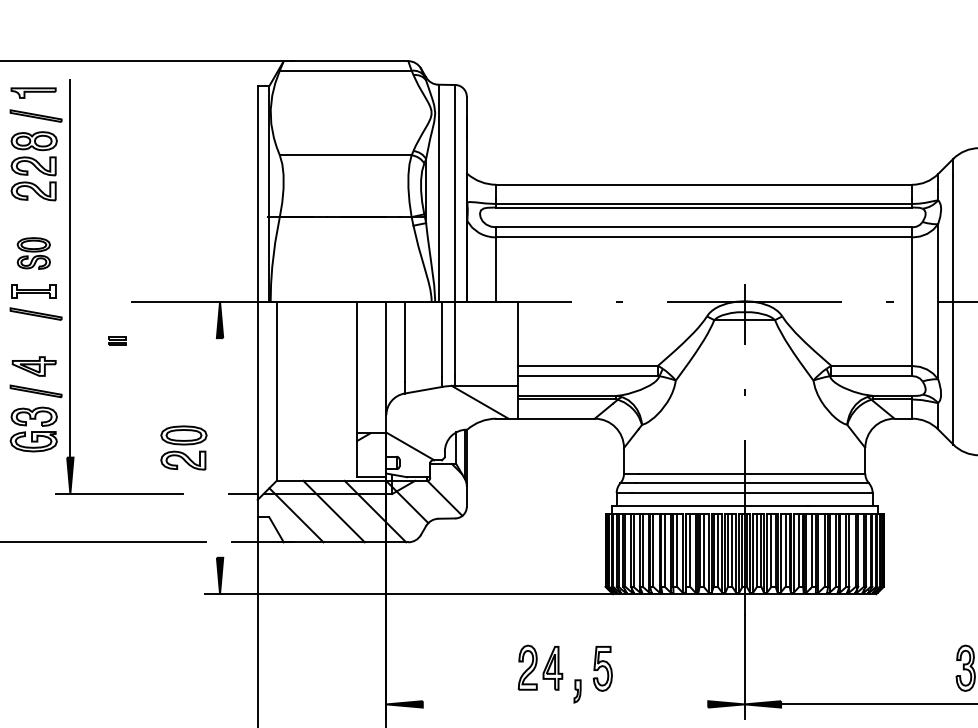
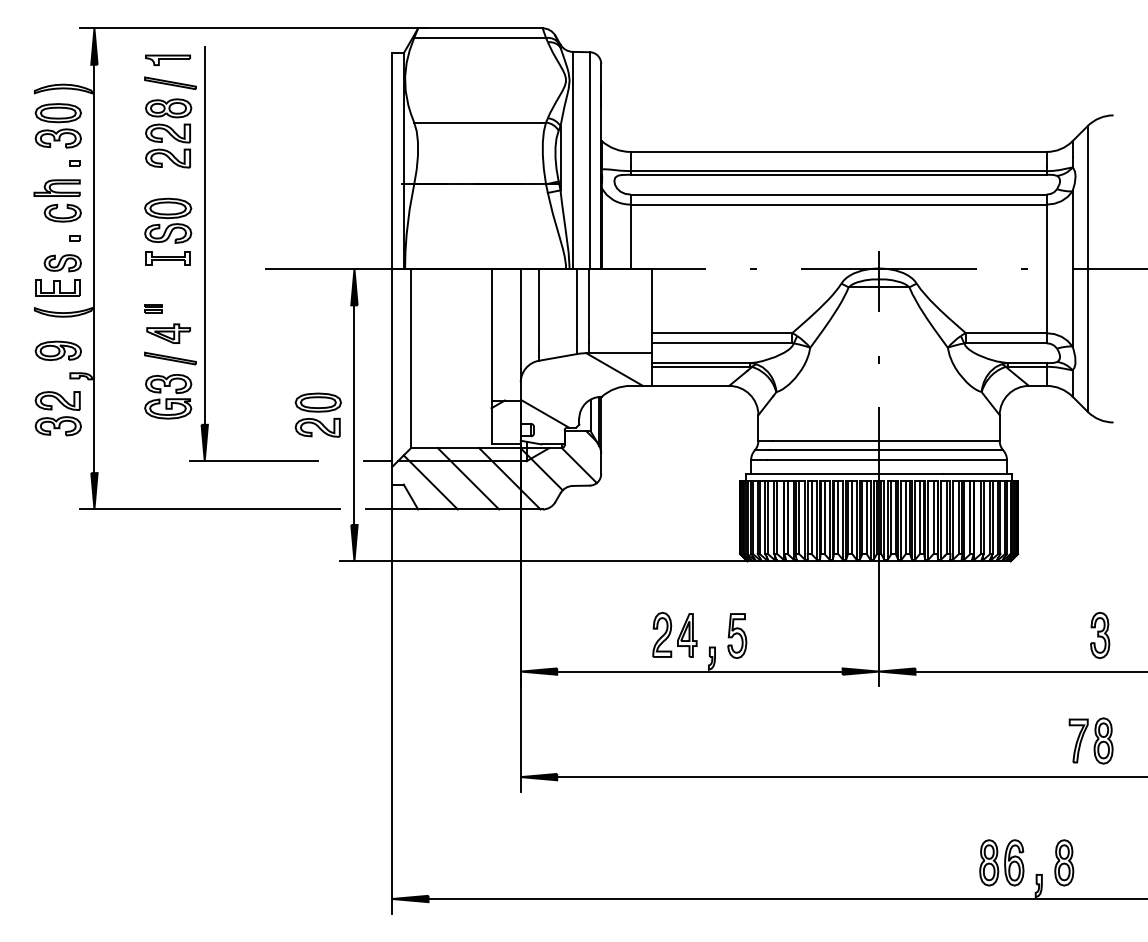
part: (34, 253) -> (168, 220), size x1.43
part: (36, 313) -> (170, 280), removed
part: (118, 341) -> (153, 308), moved
line: (220, 447) -> (354, 414), added
line: (565, 704) -> (699, 671), added

